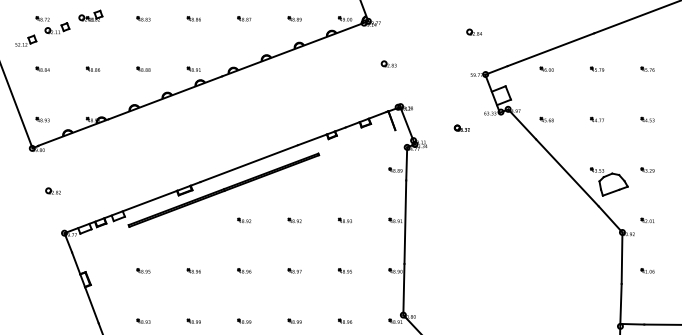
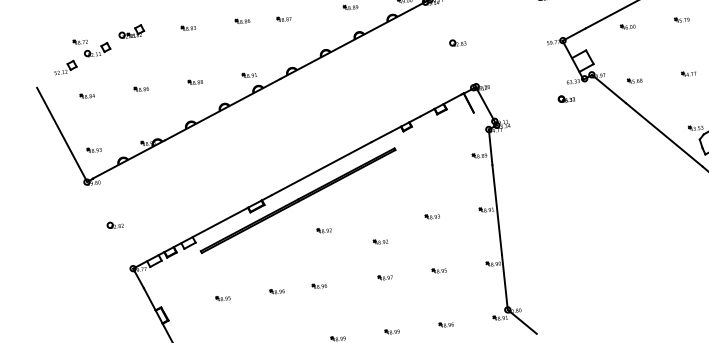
part: (244, 18) -> (284, 18), moved
part: (461, 127) -> (565, 97), moved
part: (294, 220) -> (380, 241), moved
part: (244, 270) -> (319, 285), moved

